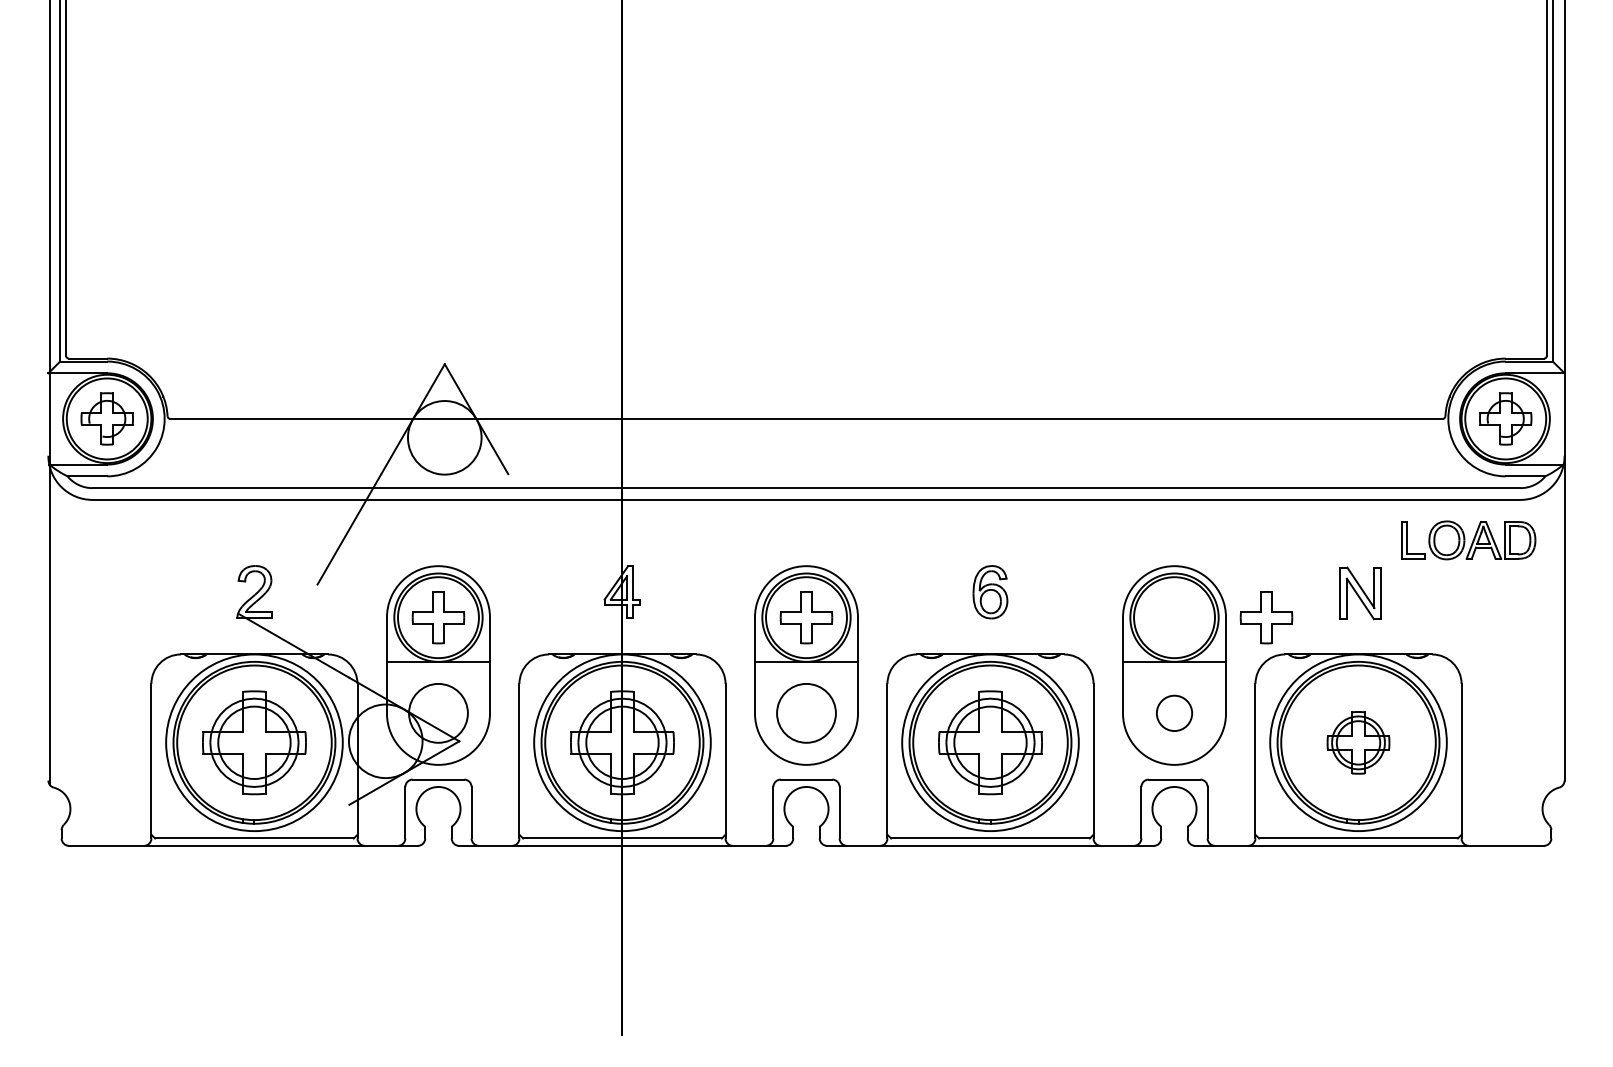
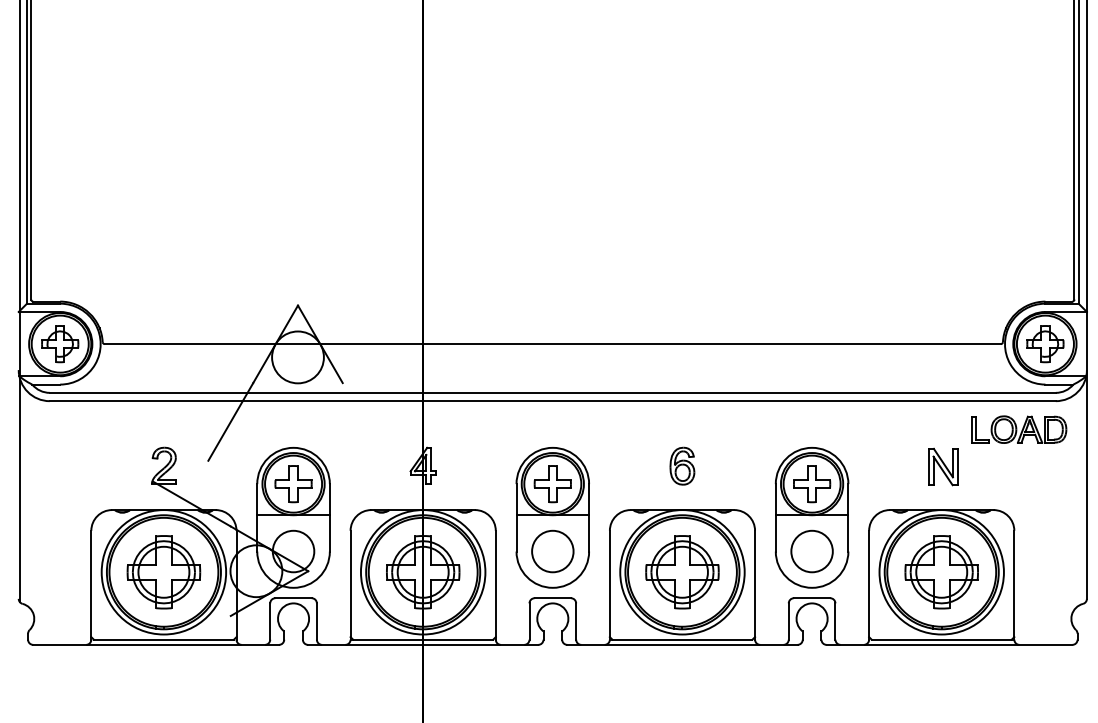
part: (1266, 617) -> (812, 484), moved
circle: (1174, 712) -> (812, 550), size x1.67
part: (1358, 742) -> (941, 572), size x1.67

